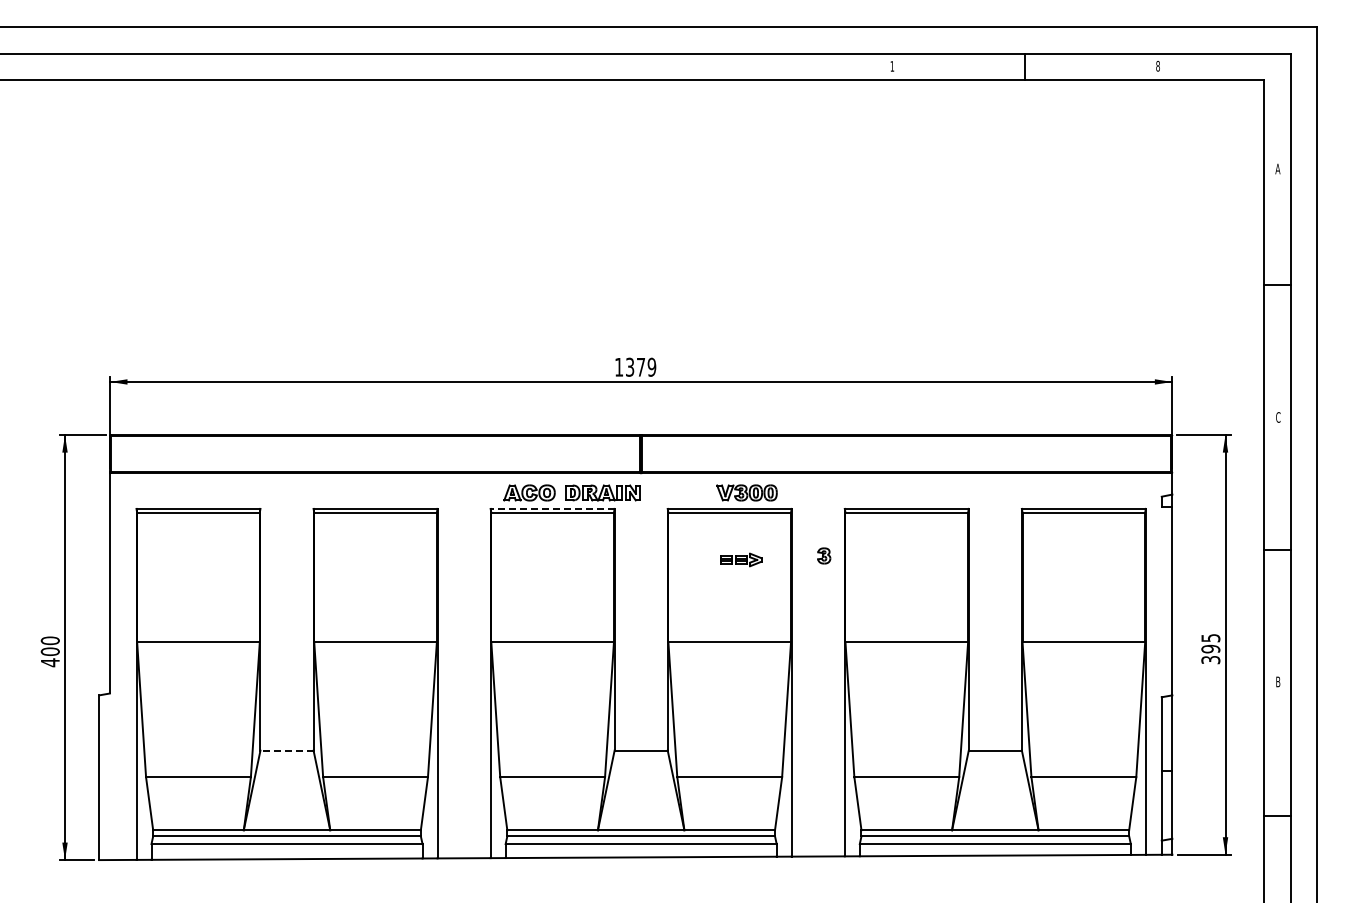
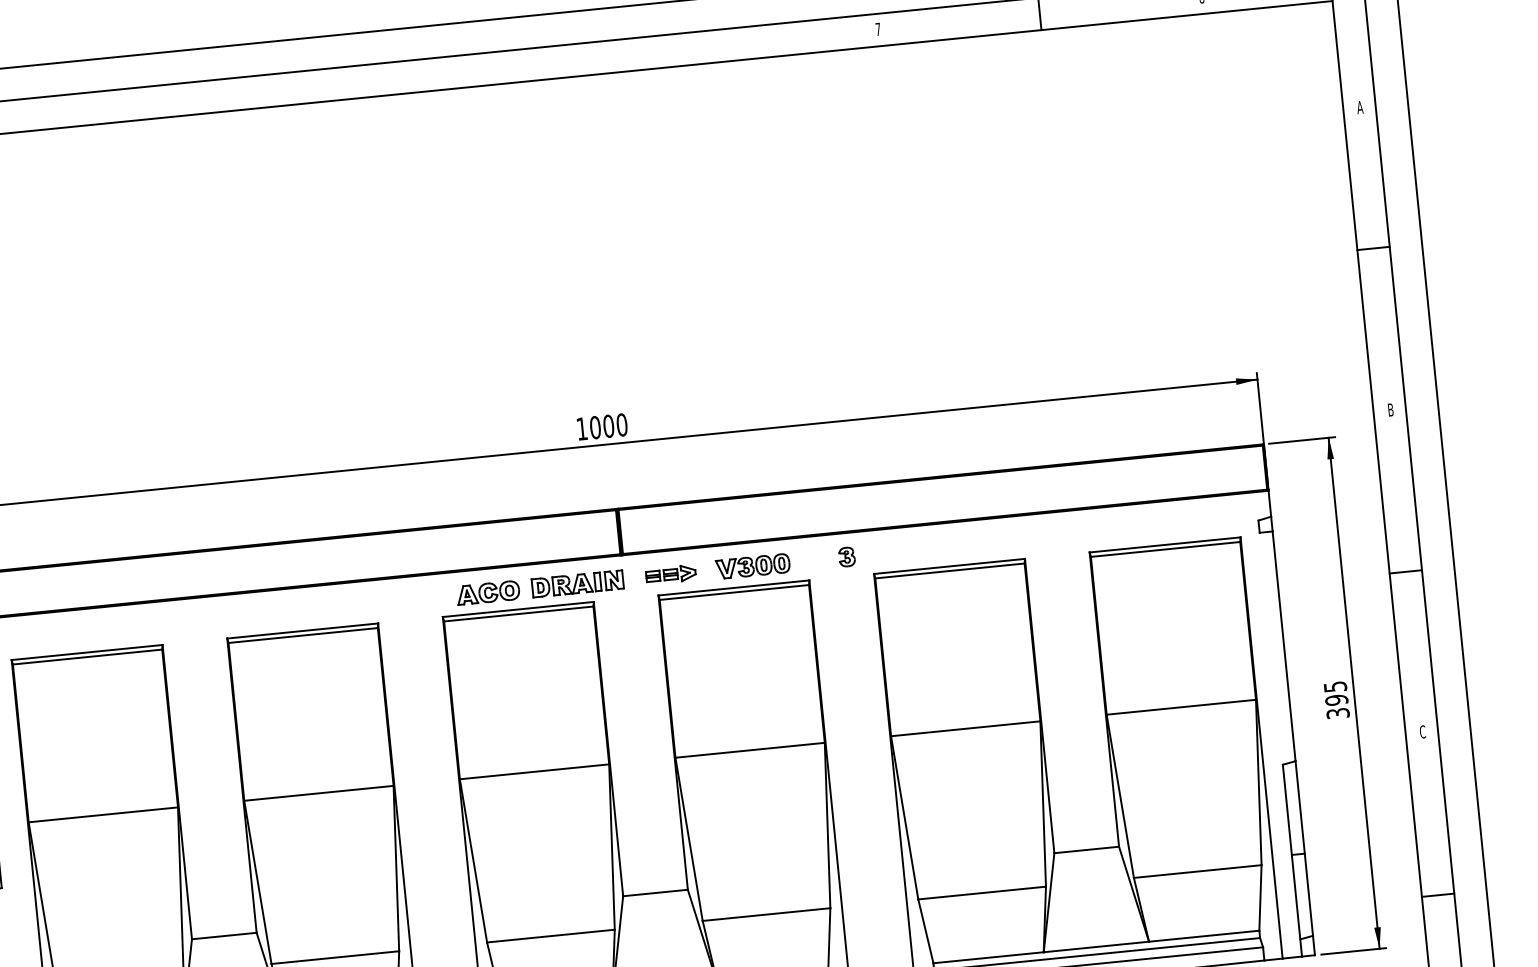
text: (892, 66) -> (878, 29), 1 -> 7
text: (640, 366) -> (608, 425), 1379 -> 1000
text: (1278, 417) -> (1390, 409), C -> B
line: (552, 508) -> (518, 608), dashed -> solid
part: (824, 555) -> (847, 556), moved
part: (741, 559) -> (670, 574), moved
text: (1278, 681) -> (1423, 731), B -> C
line: (287, 750) -> (224, 935), dashed -> solid

